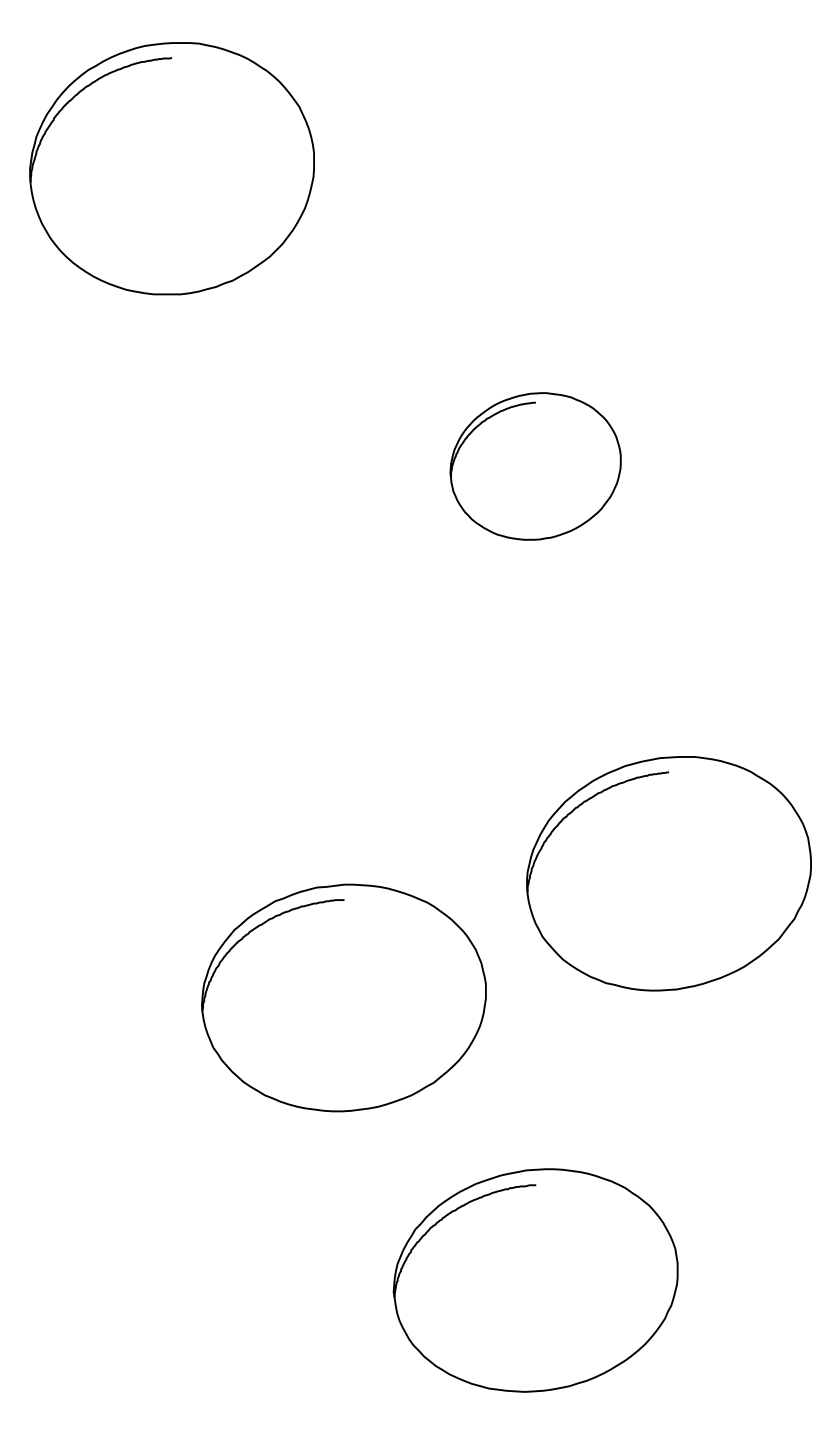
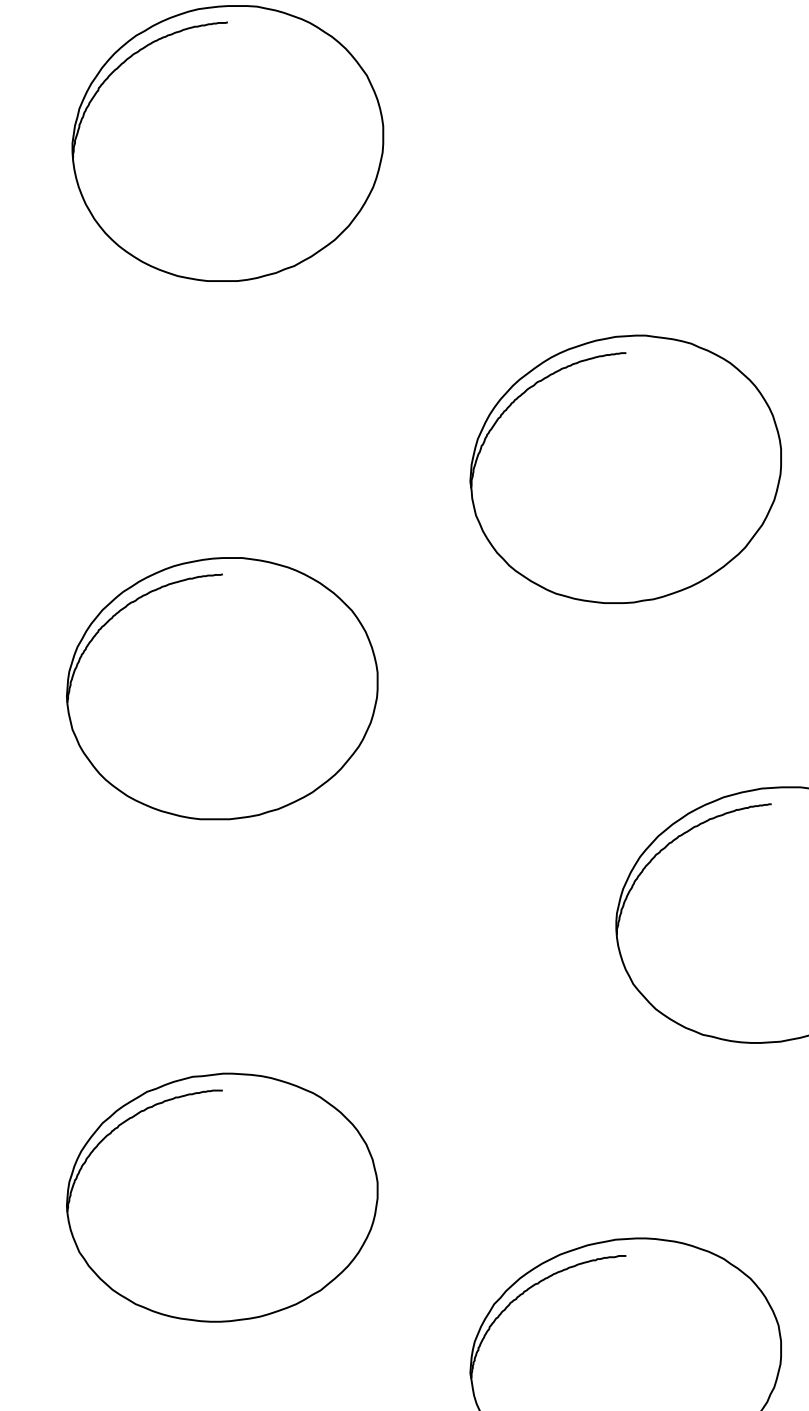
part: (535, 466) -> (625, 469), size x1.67
part: (166, 666) -> (221, 688), added
part: (343, 997) -> (221, 1197), moved

